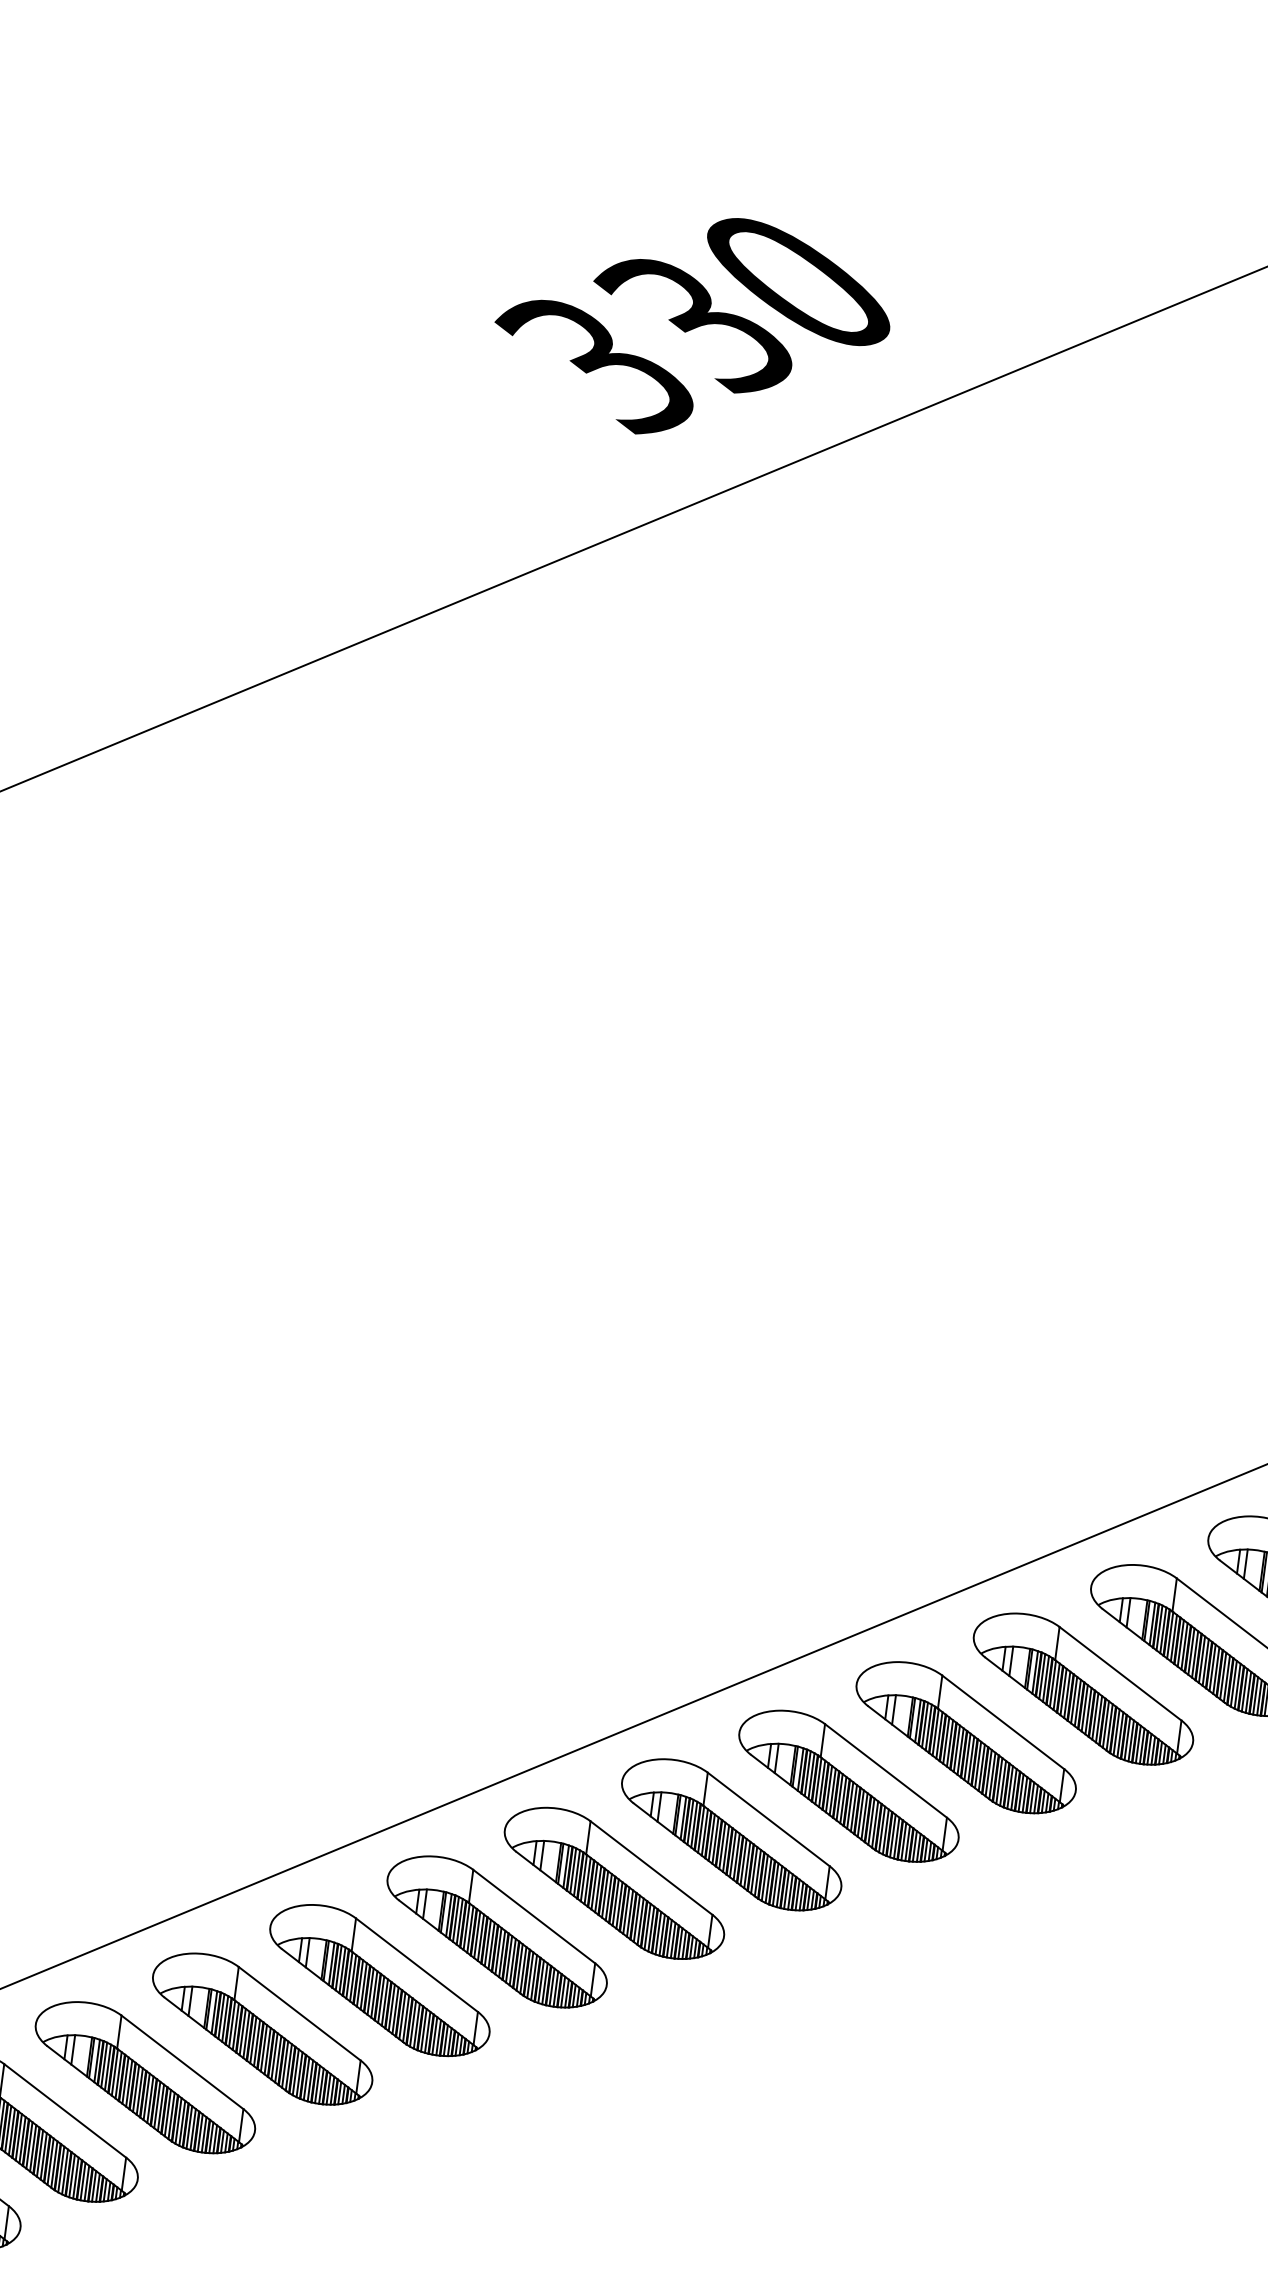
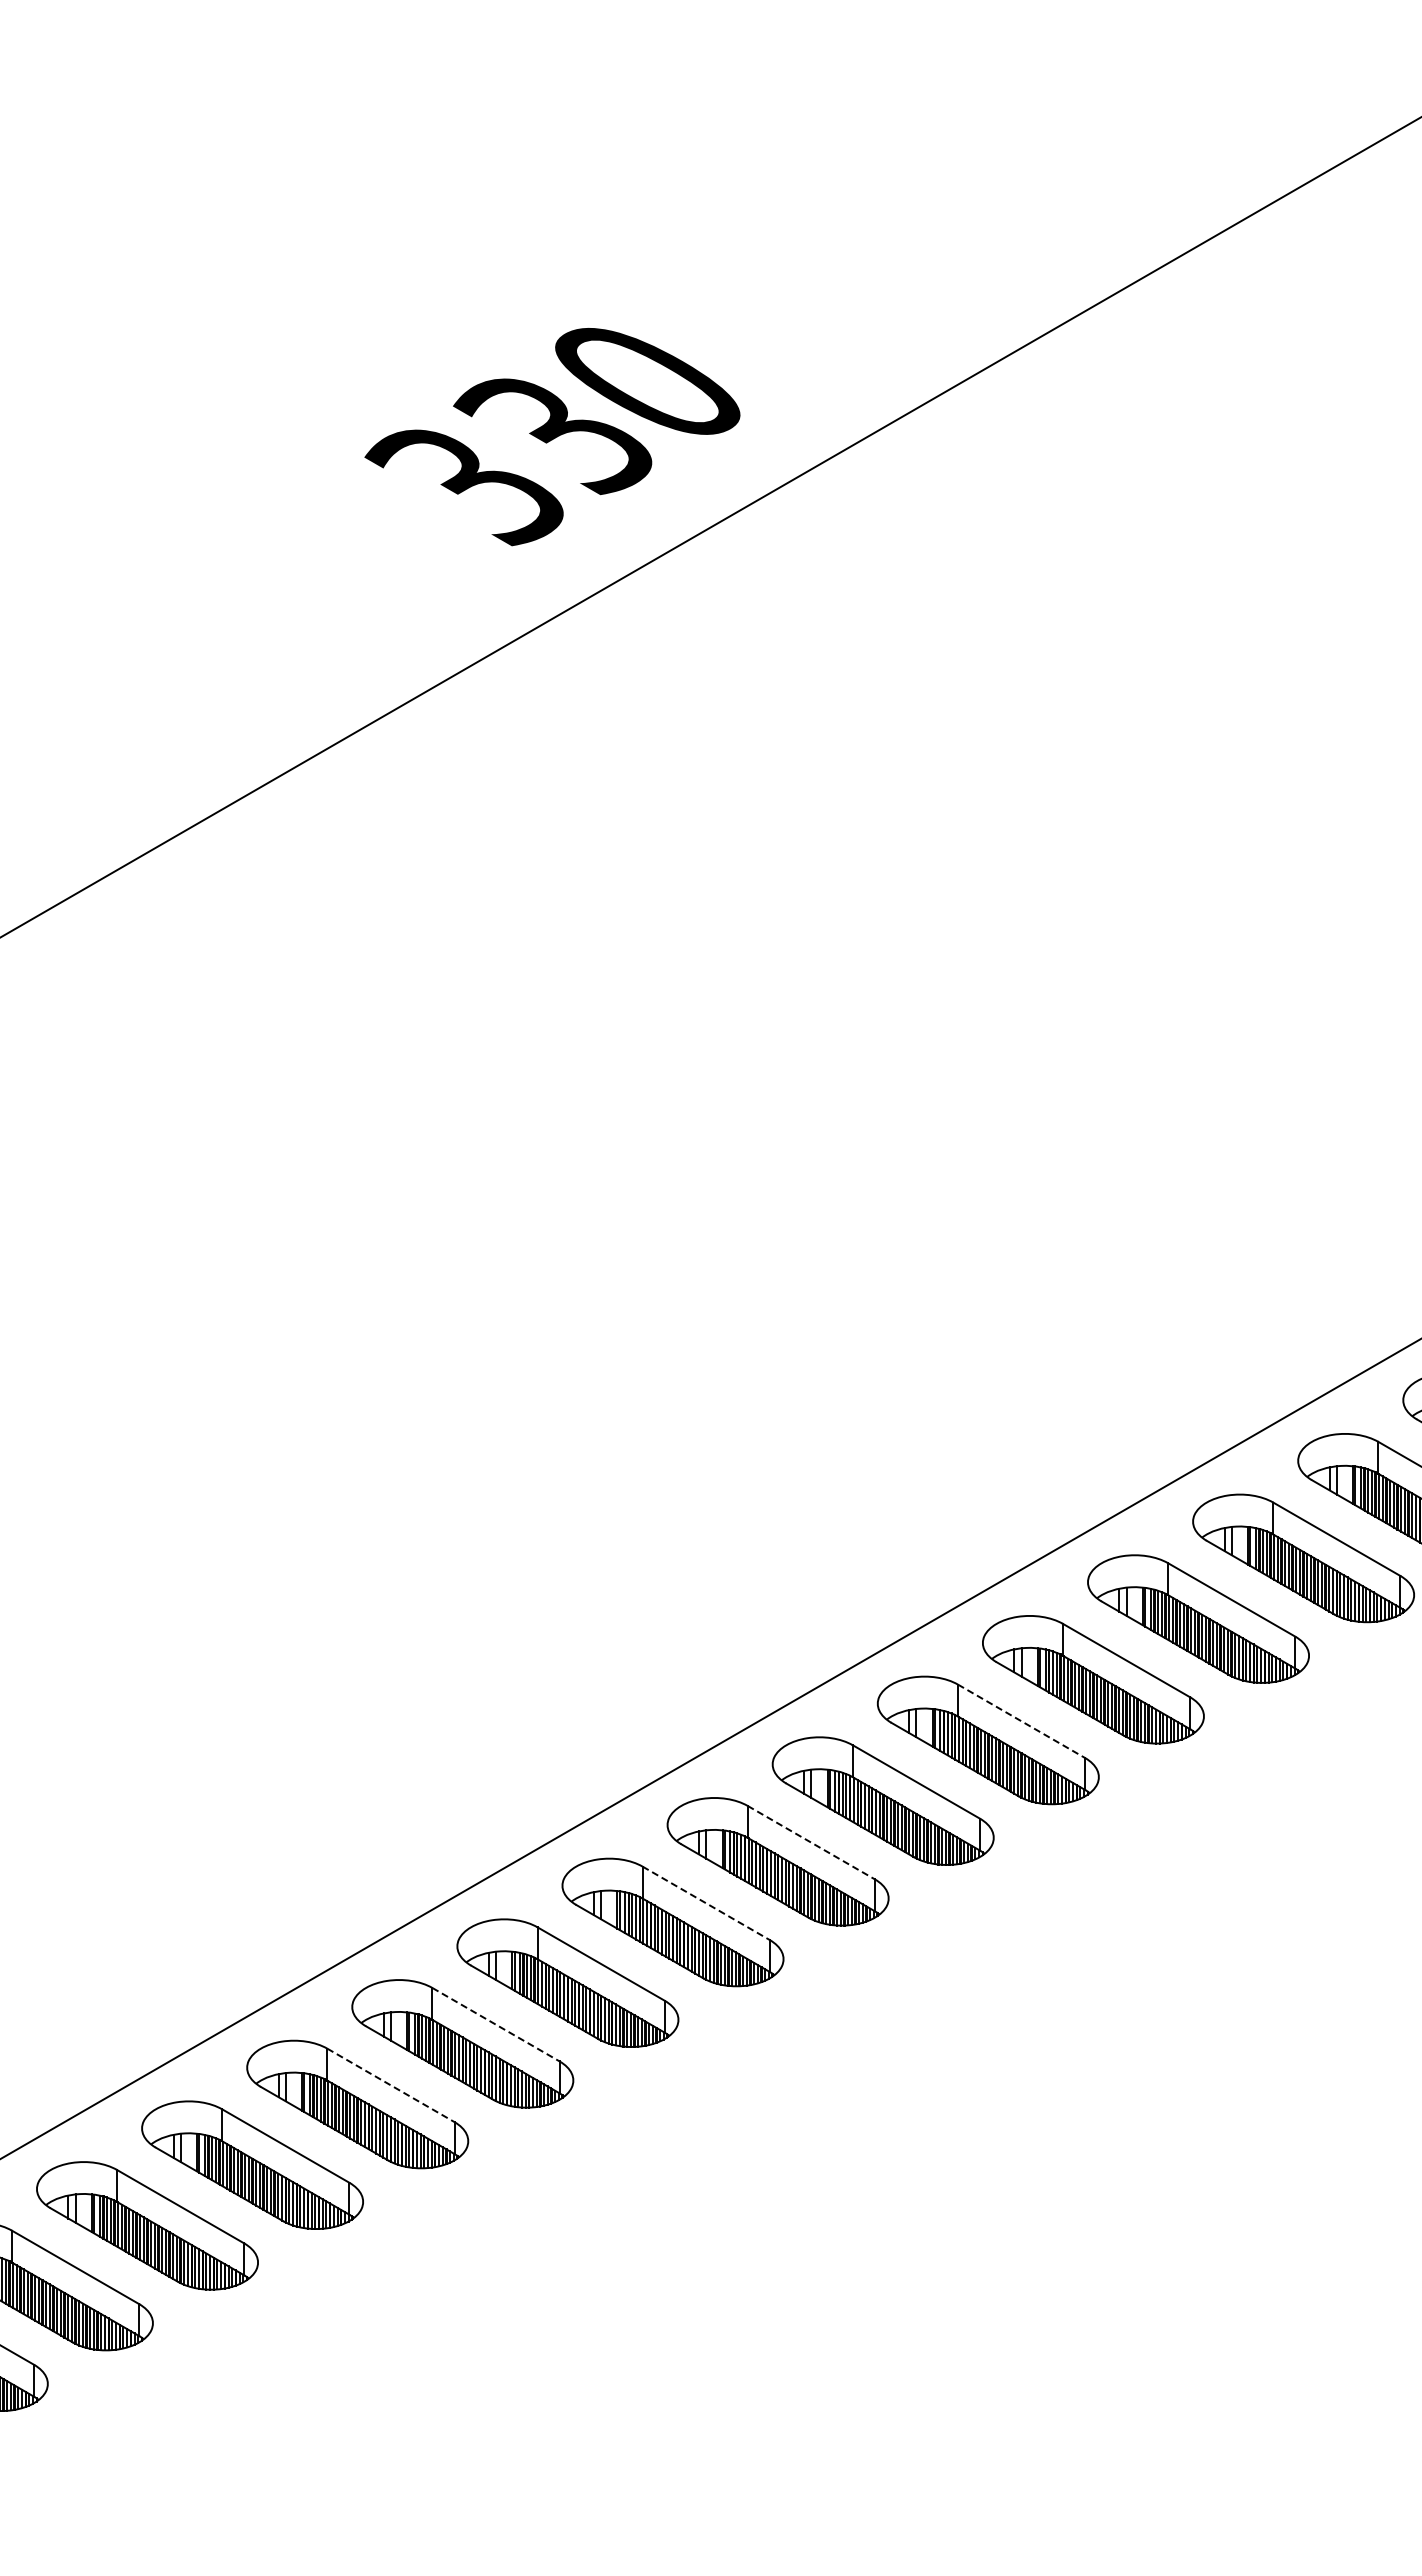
line: (1003, 1722) -> (1021, 1721), solid -> dashed
line: (768, 1819) -> (811, 1842), solid -> dashed
line: (651, 1868) -> (706, 1903), solid -> dashed
line: (417, 1965) -> (496, 2024), solid -> dashed
line: (300, 2013) -> (391, 2085), solid -> dashed

